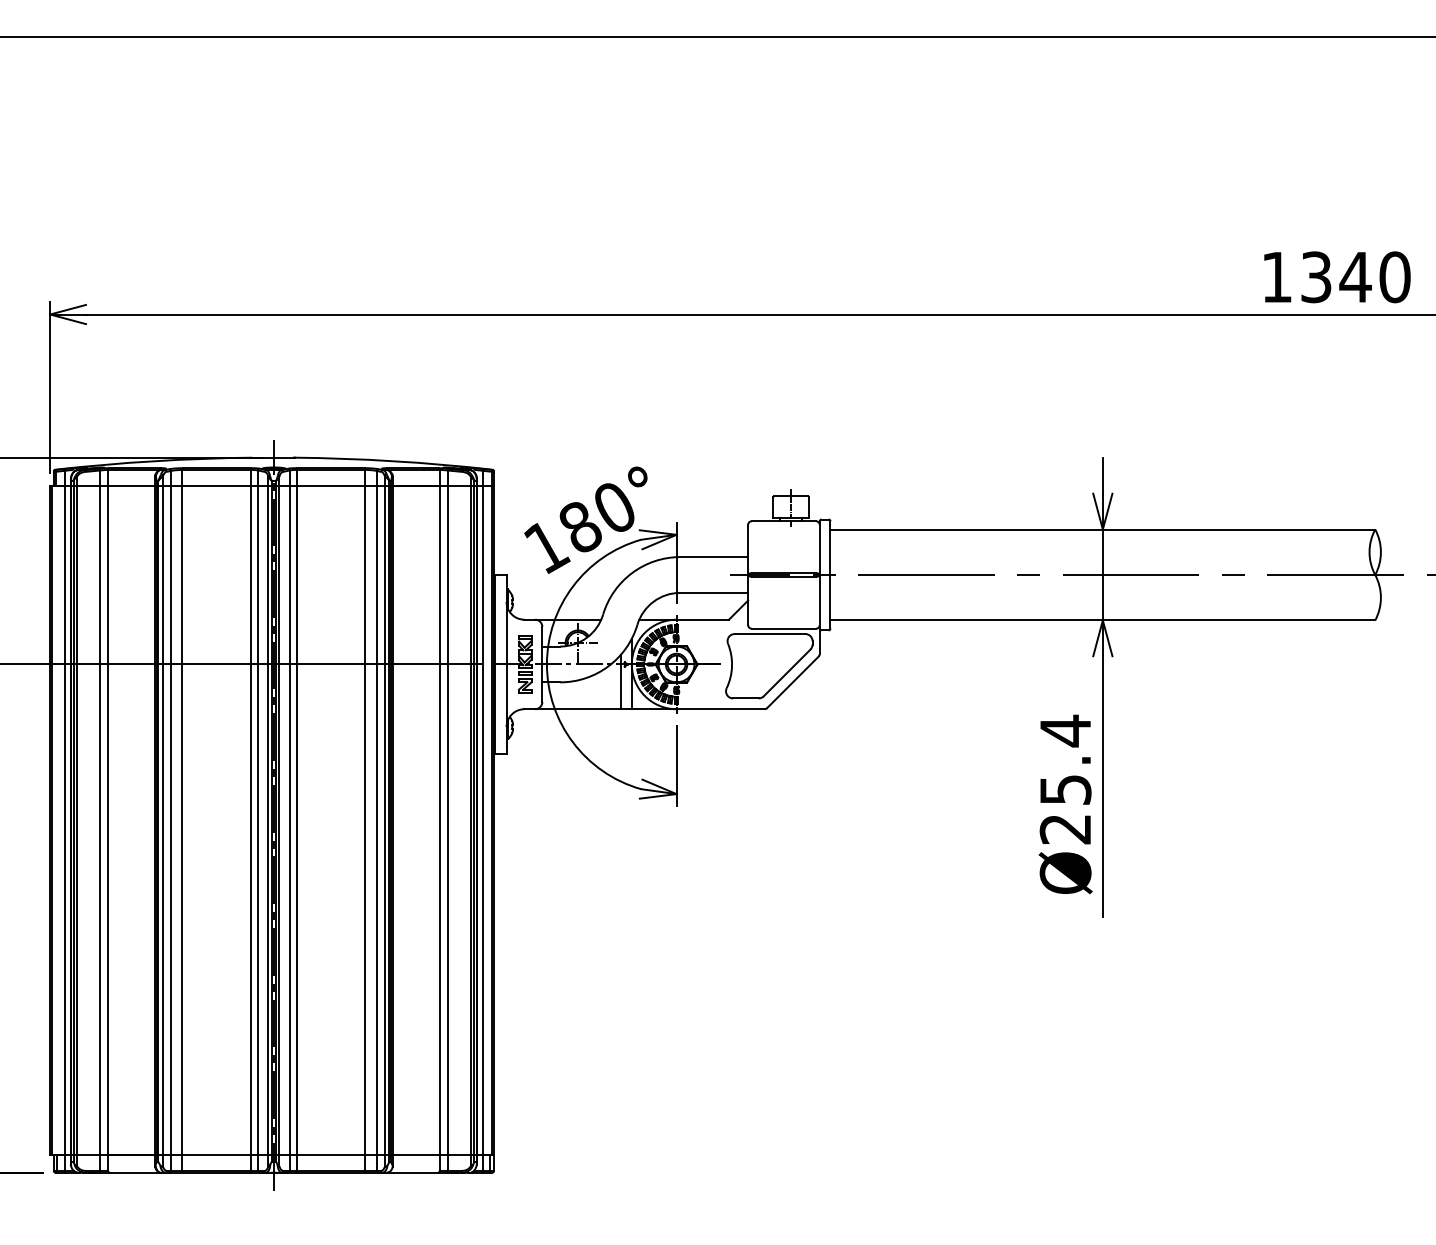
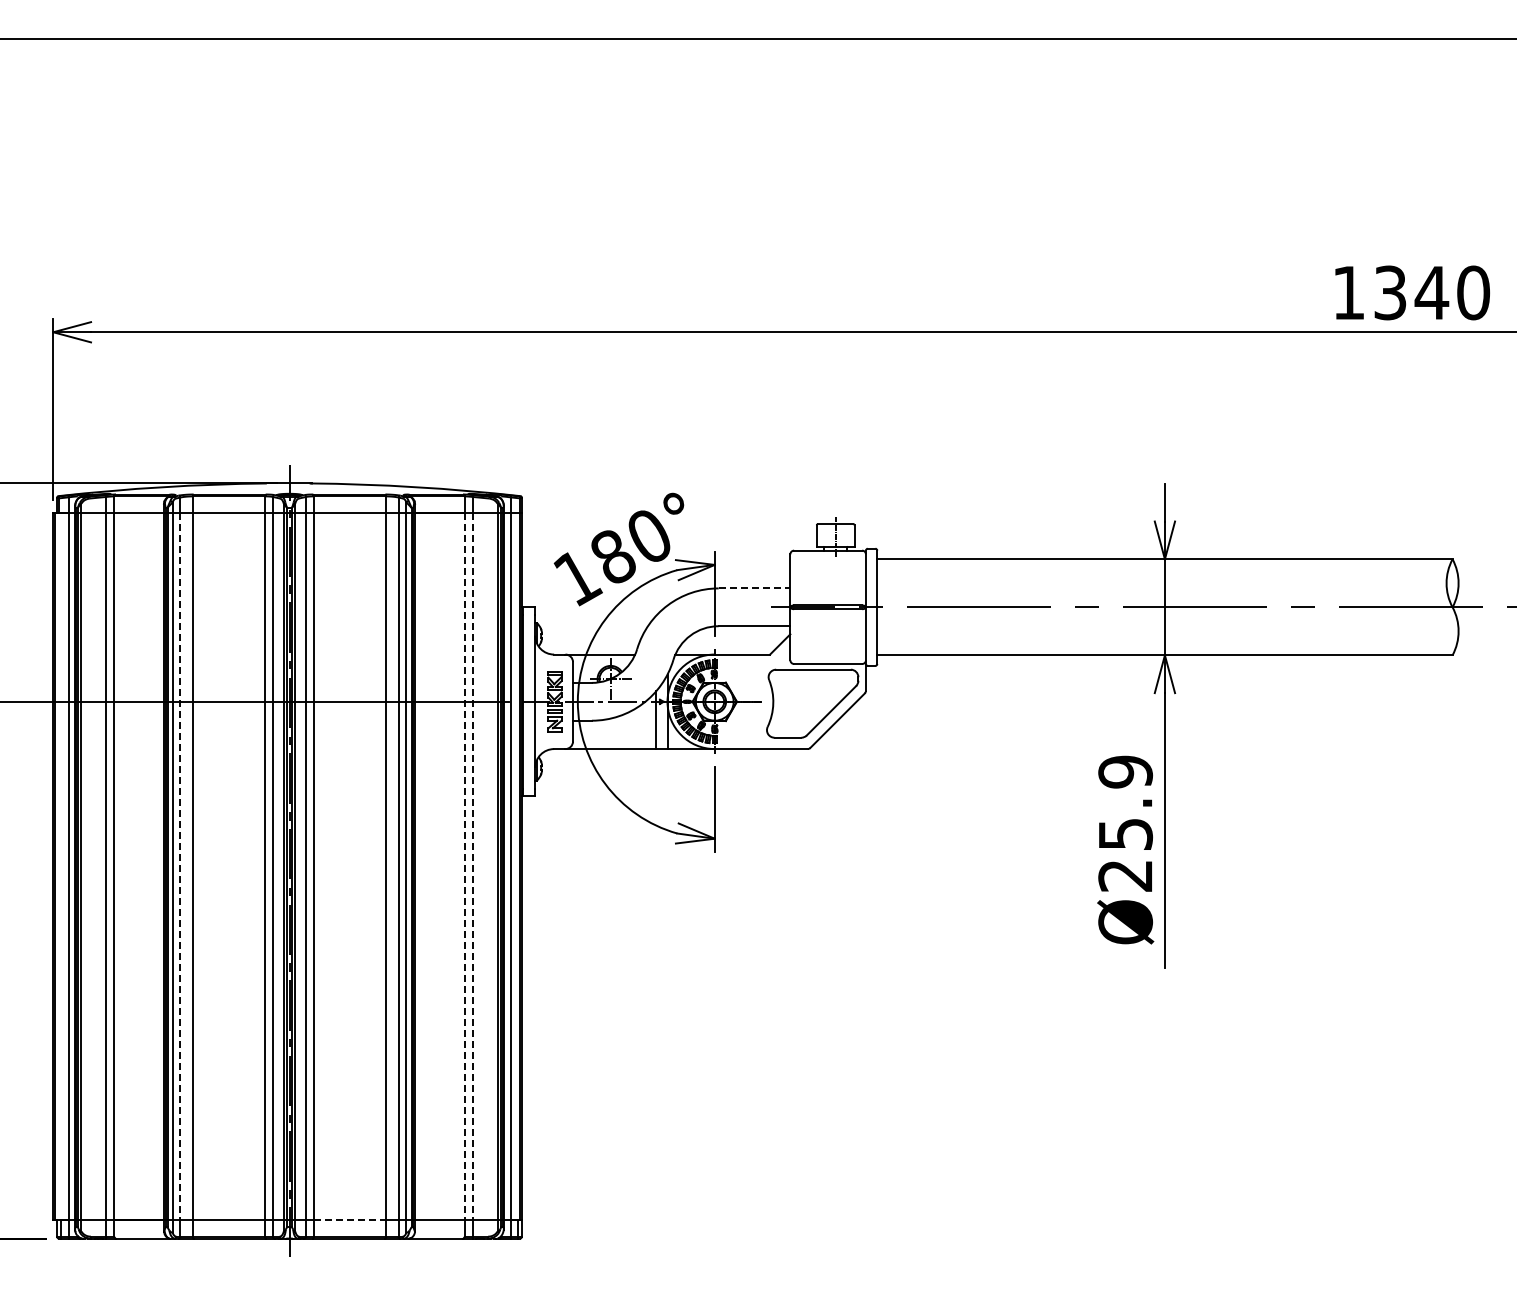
line: (714, 557) -> (754, 588), solid -> dashed
text: (1065, 730) -> (1125, 771), Ø25.4 -> Ø25.9
line: (170, 820) -> (180, 866), solid -> dashed
line: (439, 820) -> (464, 866), solid -> dashed
line: (447, 820) -> (472, 866), solid -> dashed
line: (331, 1154) -> (350, 1219), solid -> dashed

